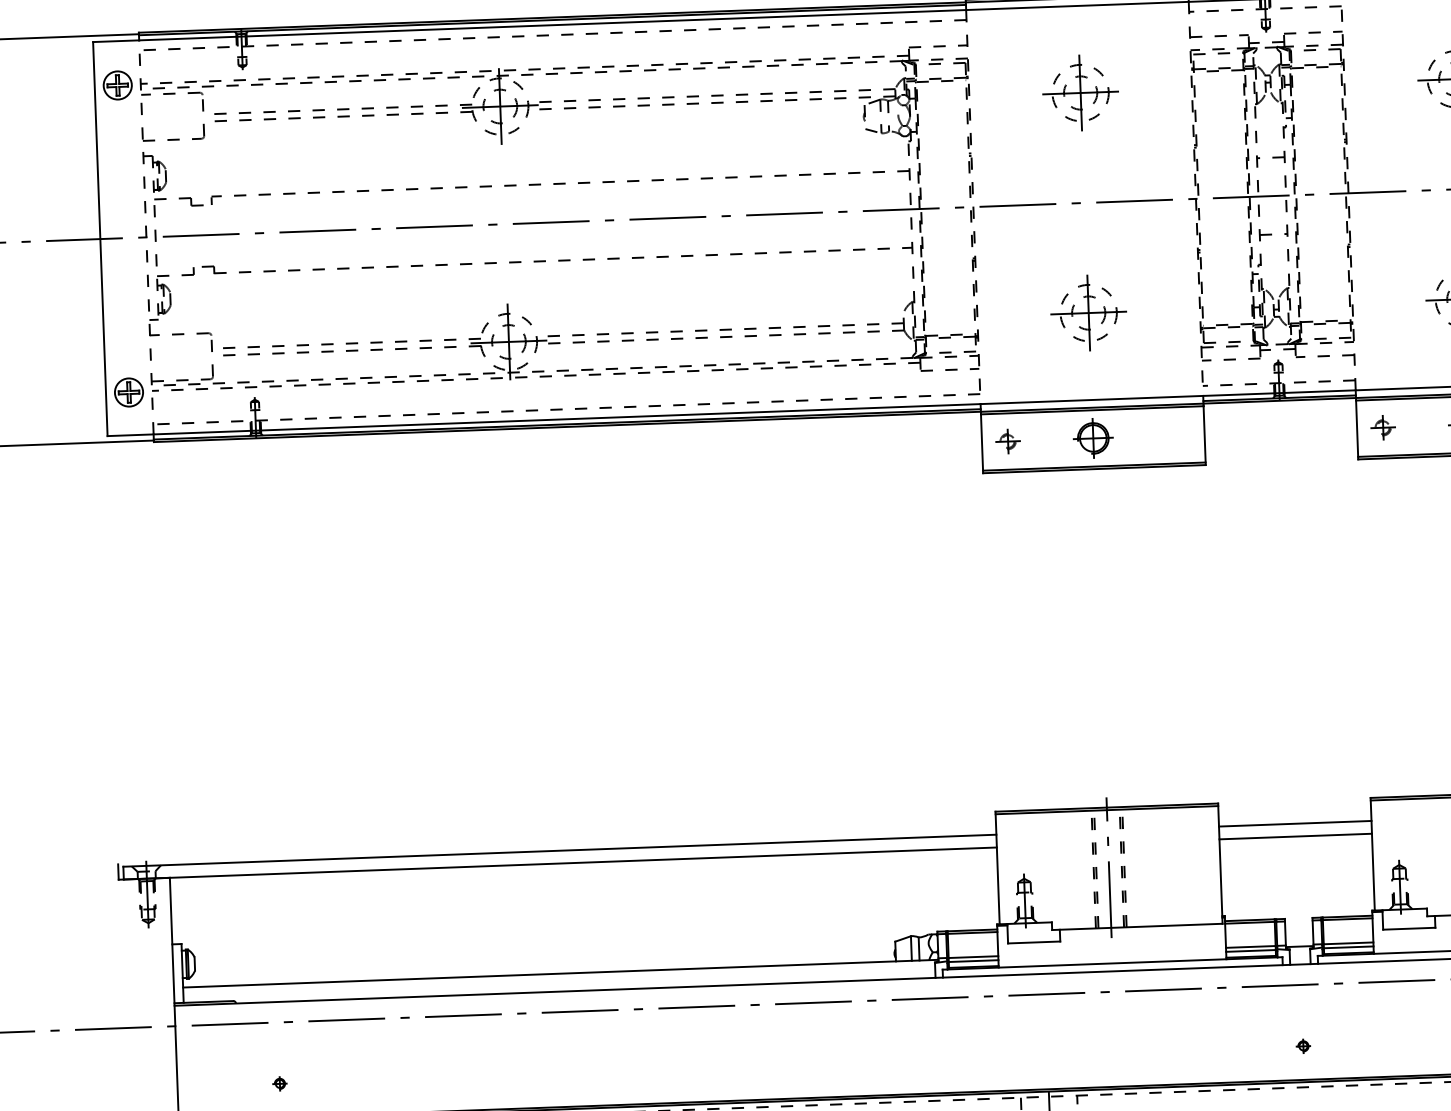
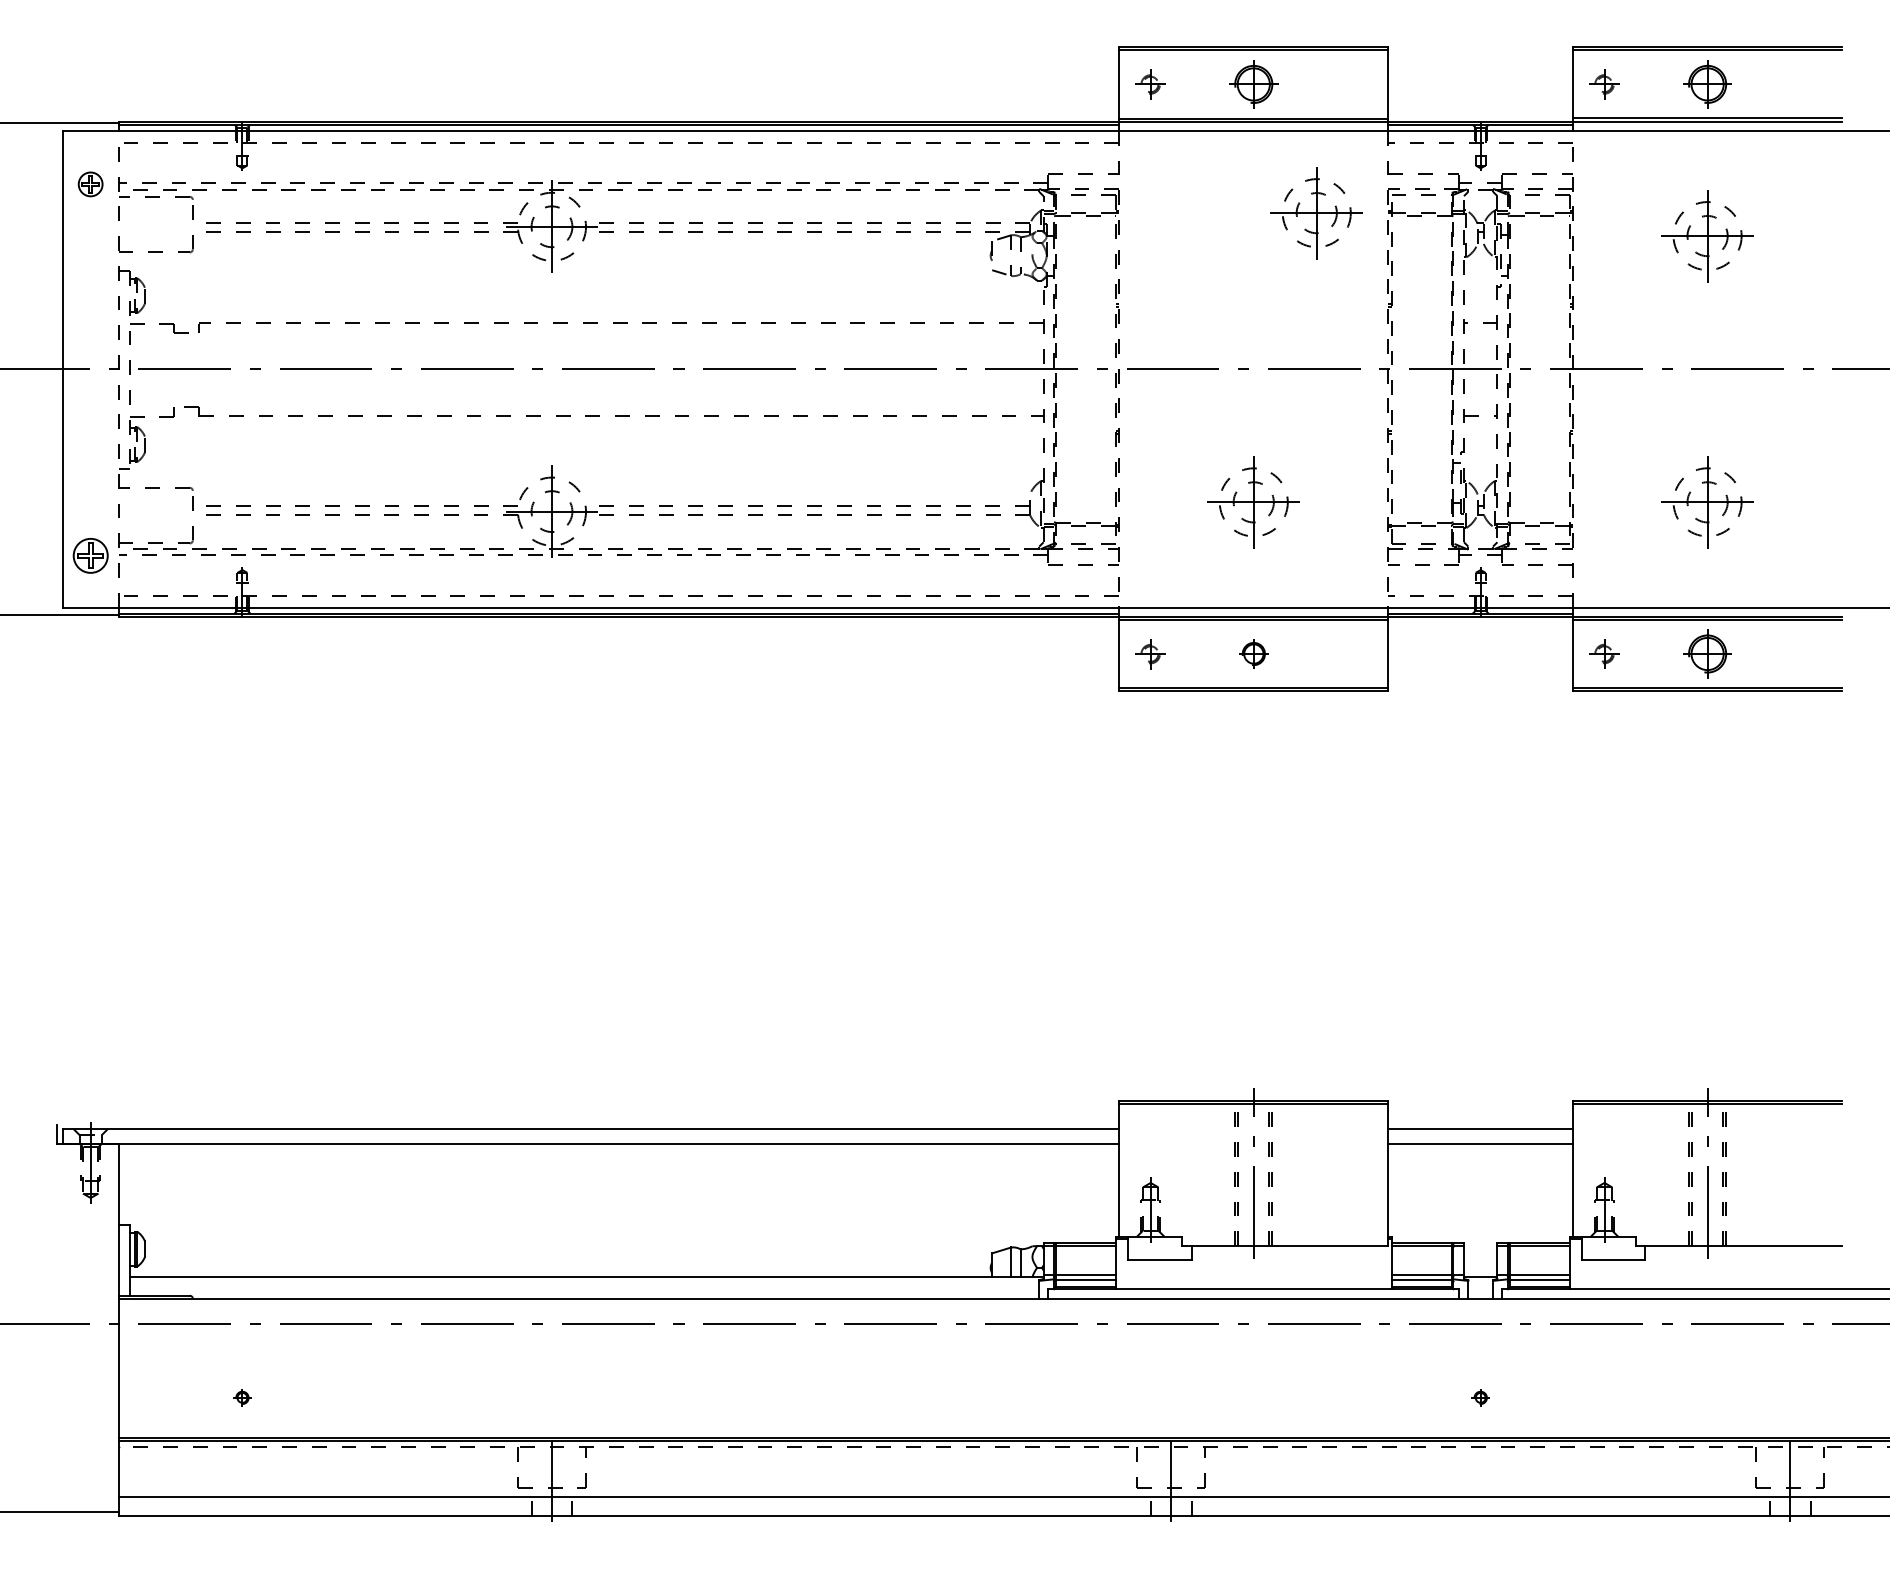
part: (117, 85) -> (90, 184), size x0.7
part: (1080, 93) -> (1316, 213), moved
part: (1093, 437) -> (1253, 653), size x0.6

